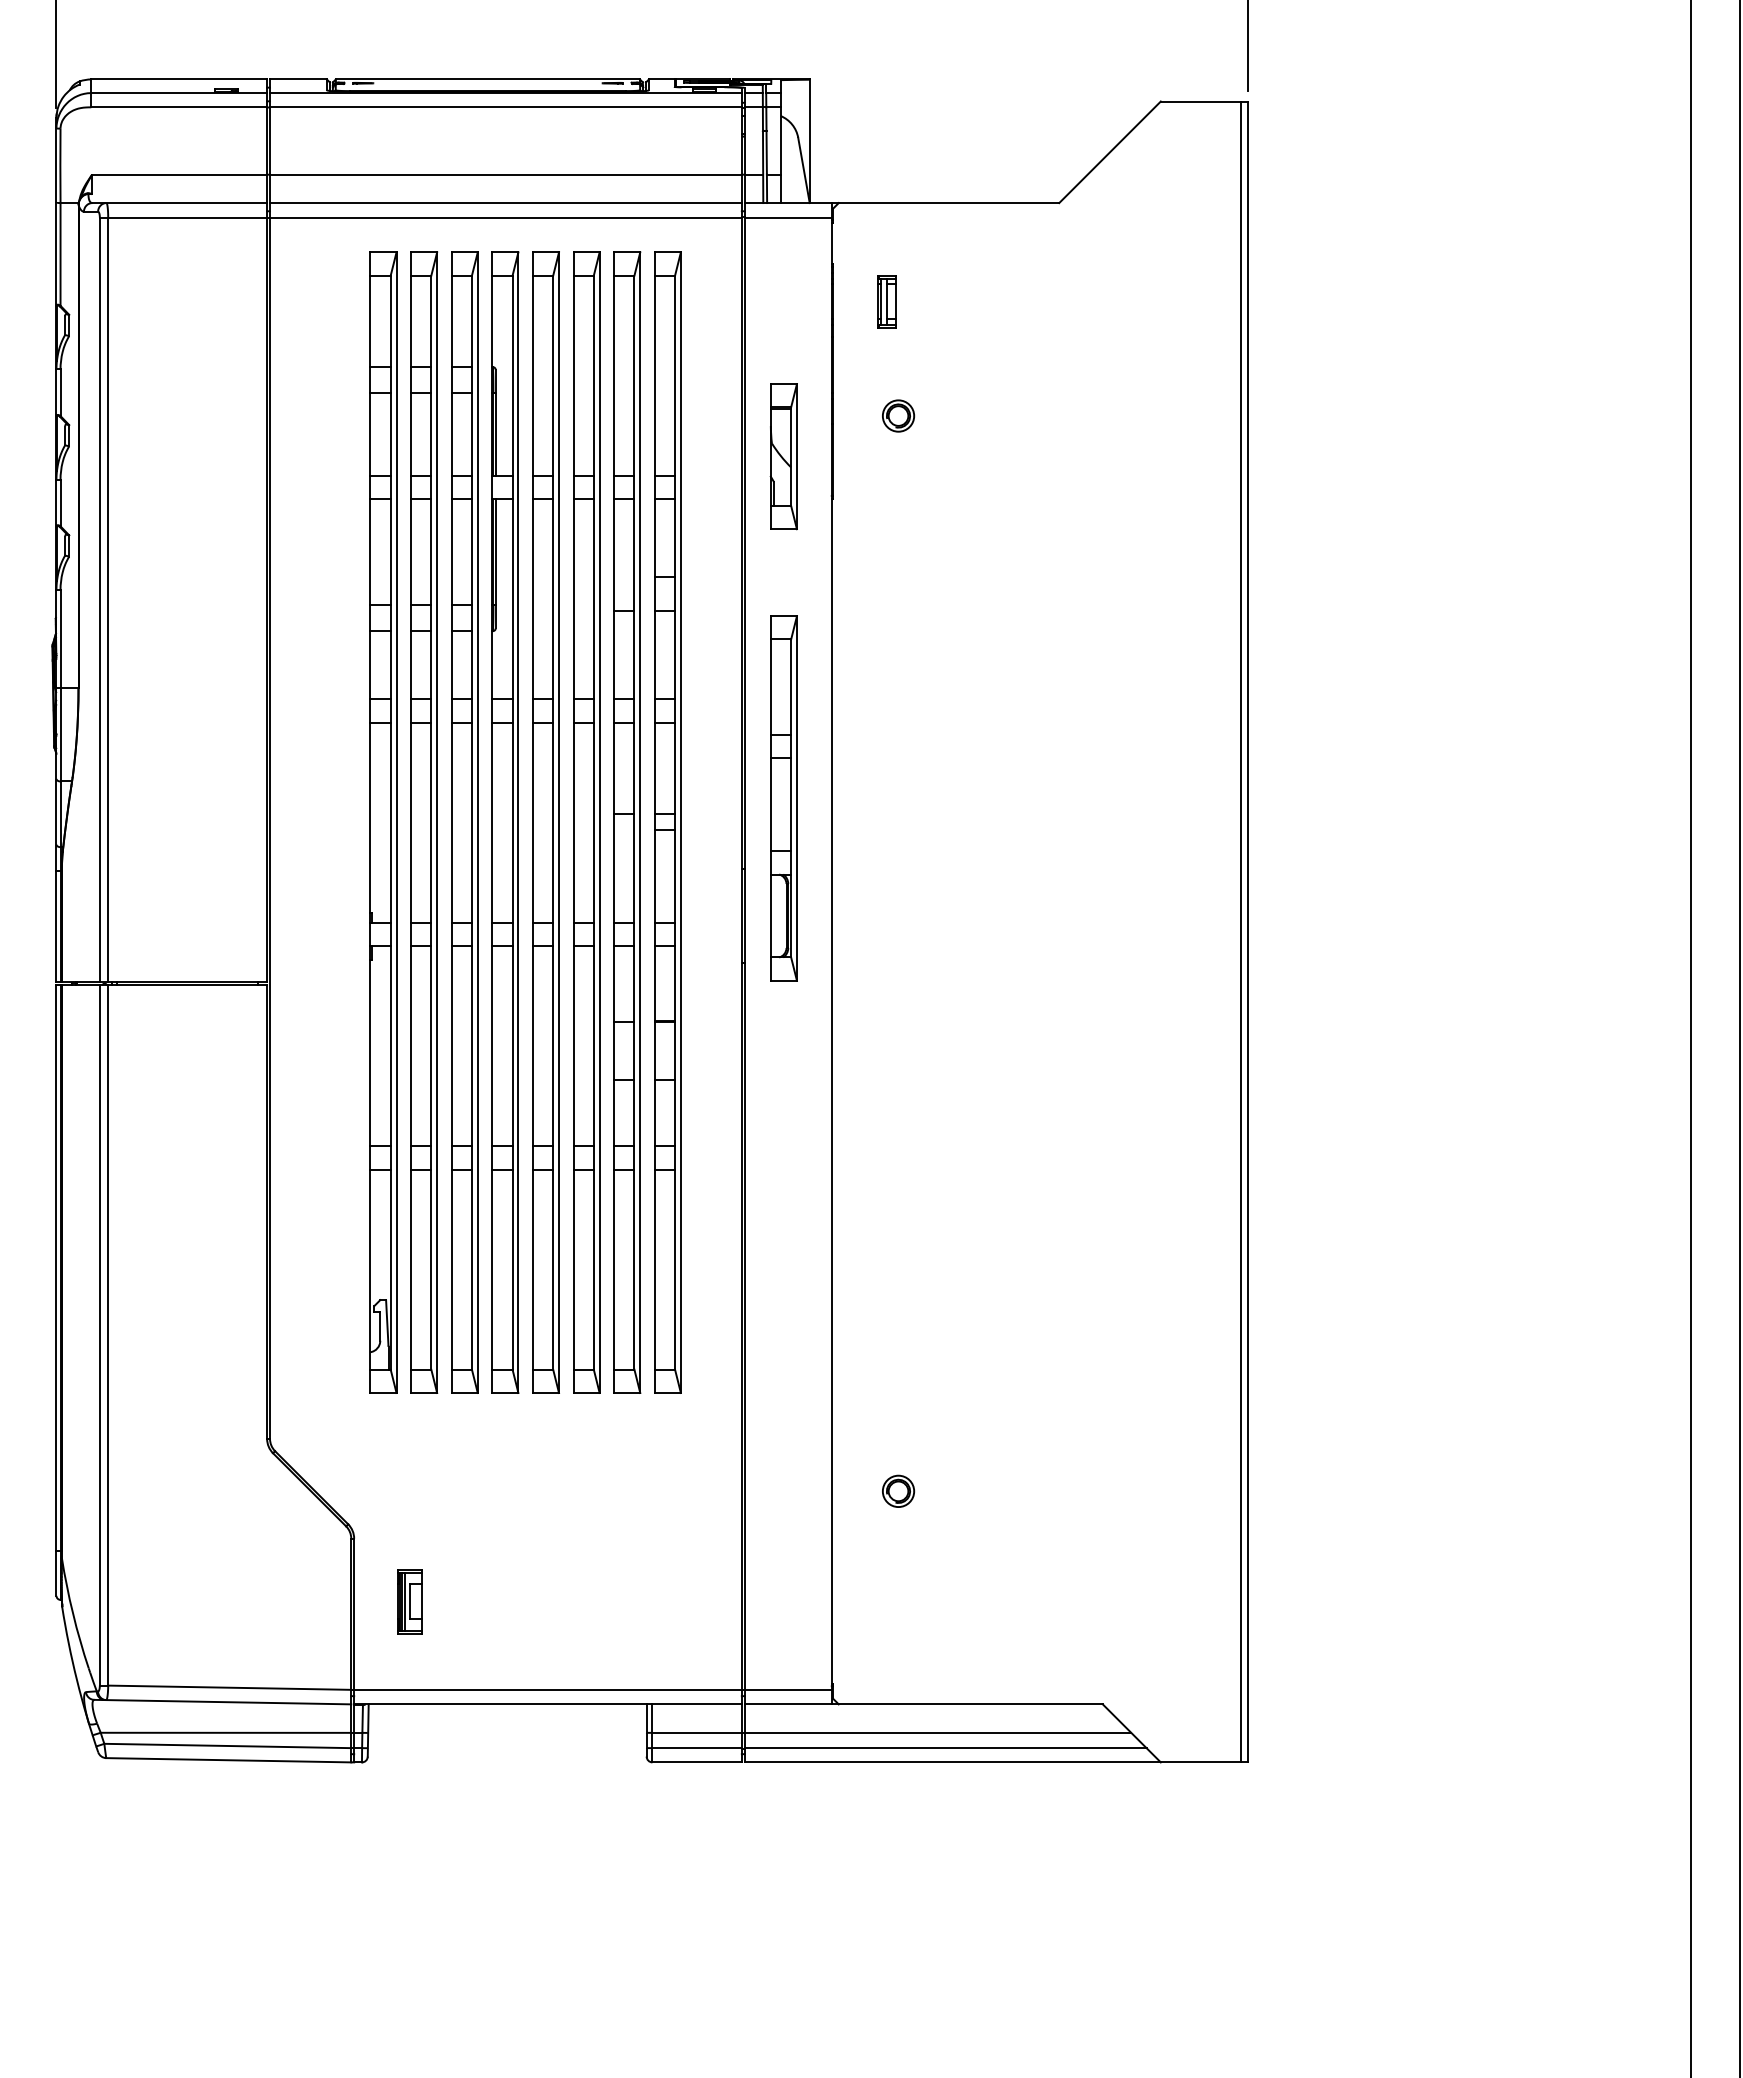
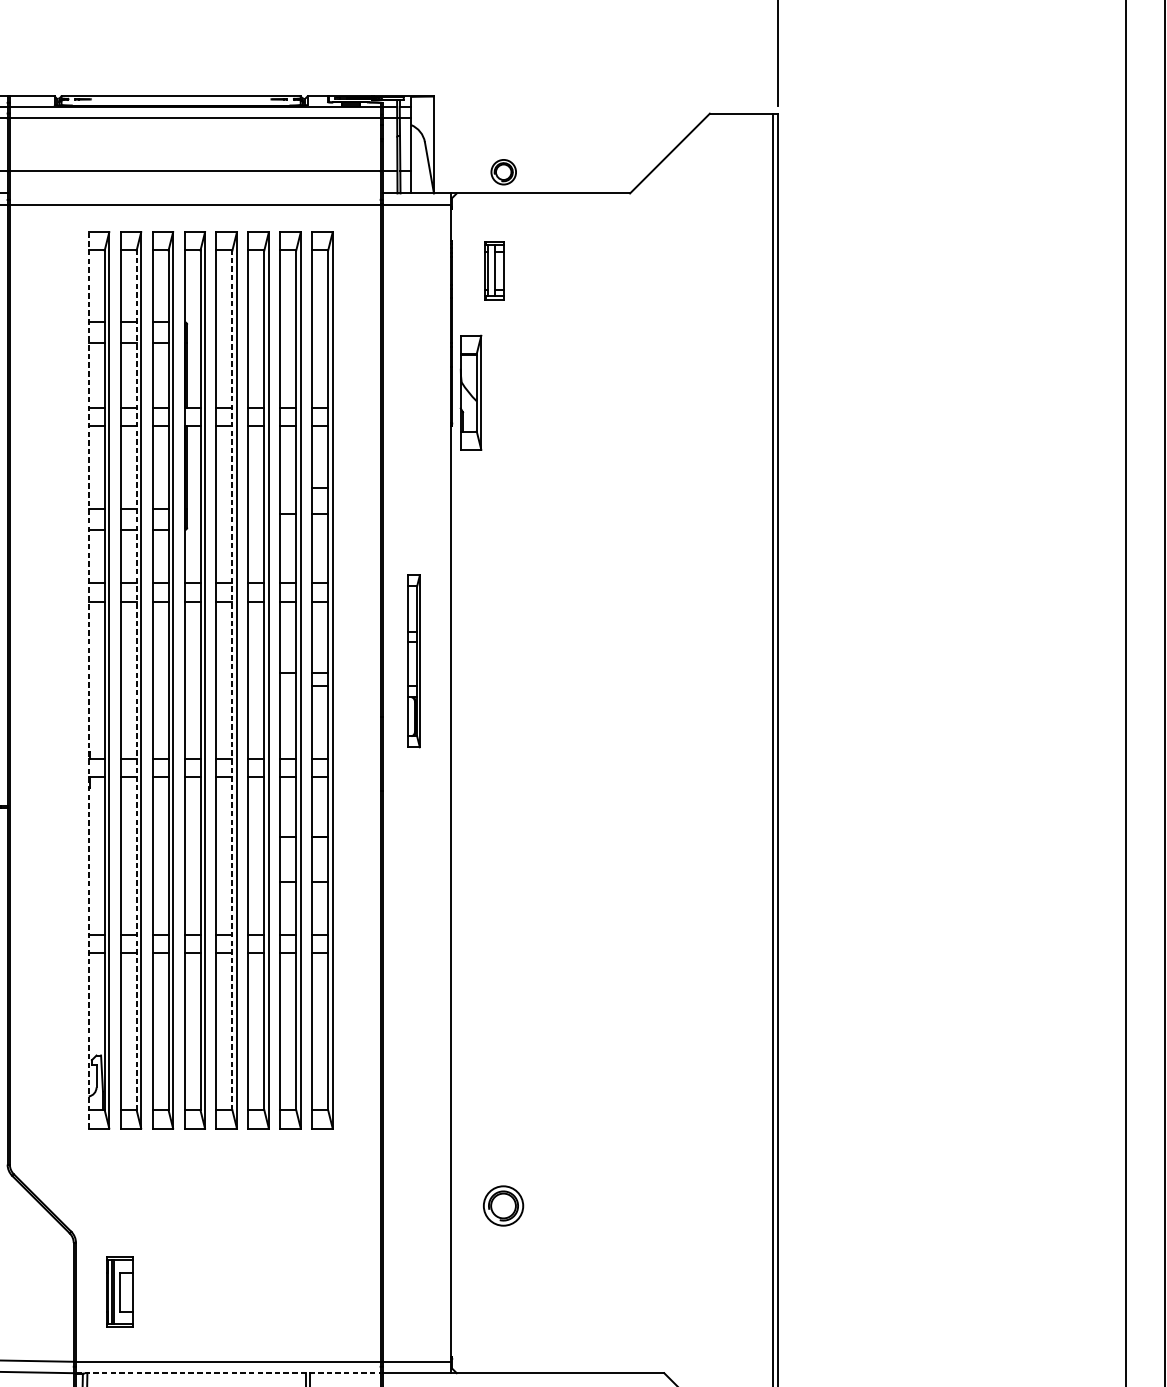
line: (505, 203) -> (194, 193), removed
part: (886, 301) -> (494, 270), size x1.4
part: (898, 415) -> (503, 171), moved
part: (783, 456) -> (470, 392), moved
part: (783, 798) -> (413, 661), size x0.6
line: (370, 822) -> (88, 680), solid -> dashed
line: (431, 822) -> (136, 680), solid -> dashed
line: (553, 822) -> (232, 680), solid -> dashed
part: (898, 1490) -> (503, 1205), size x1.6
part: (409, 1601) -> (119, 1292), size x1.4
line: (548, 1704) -> (228, 1373), solid -> dashed

